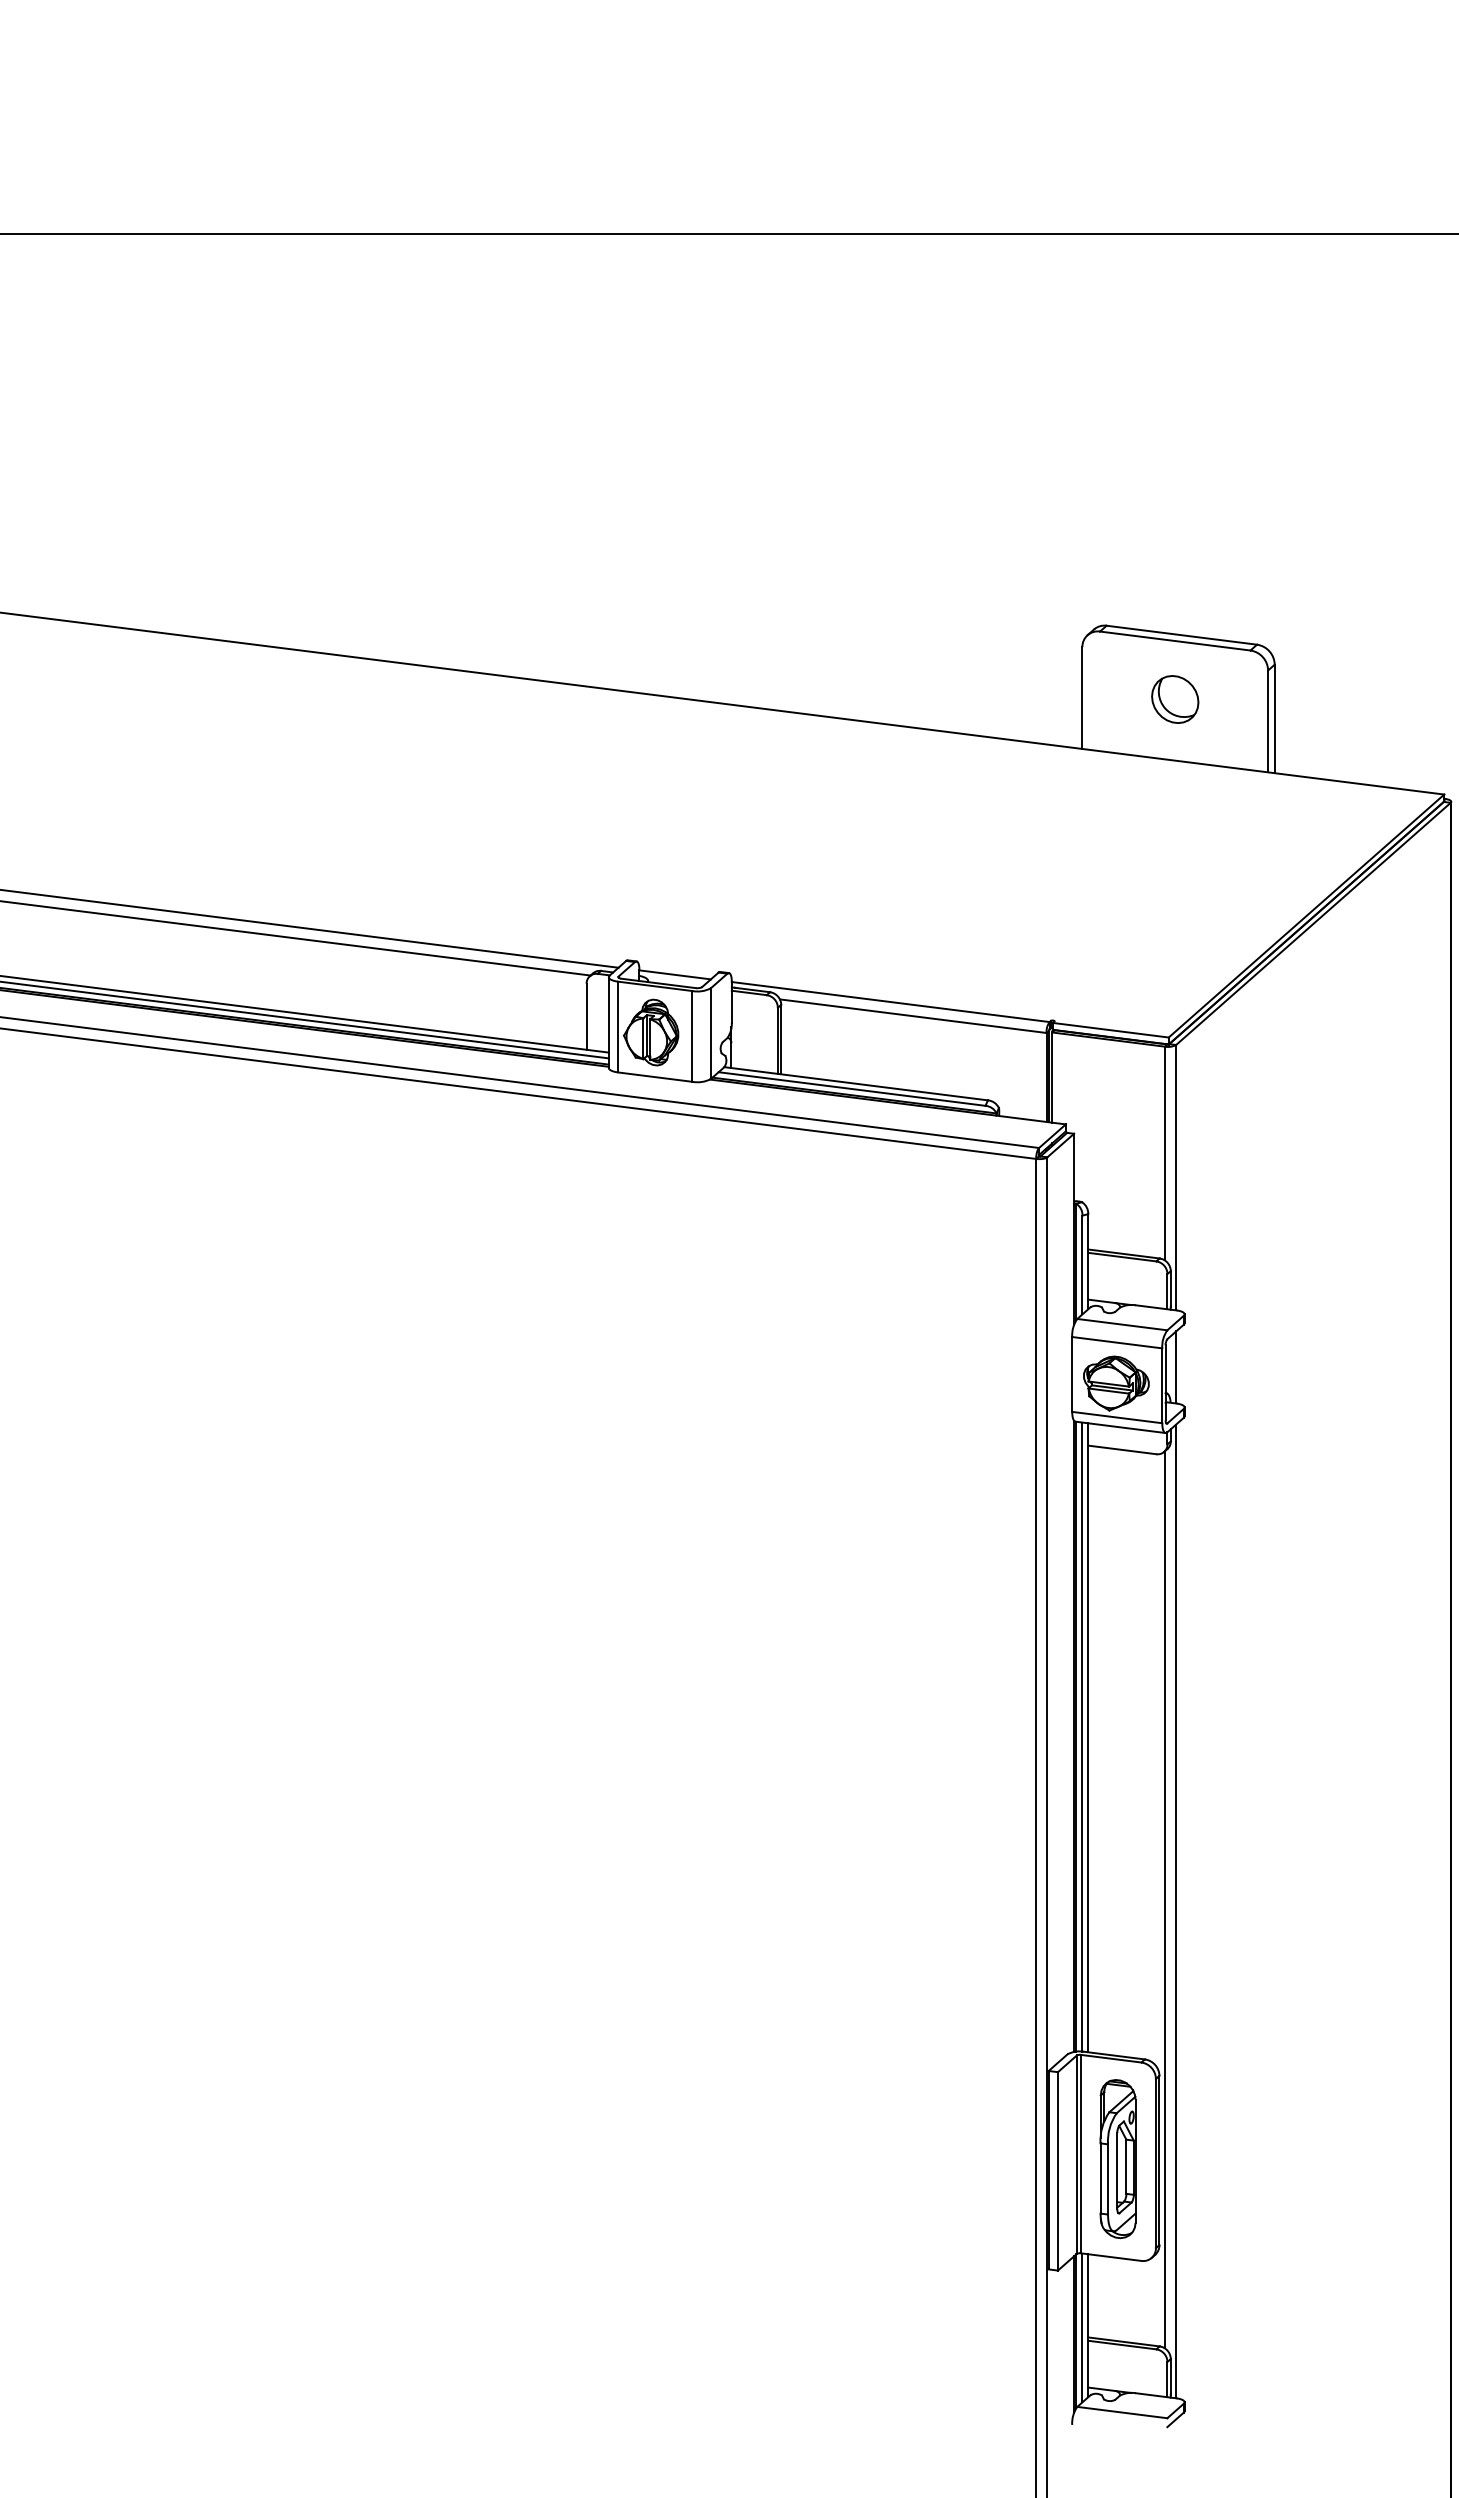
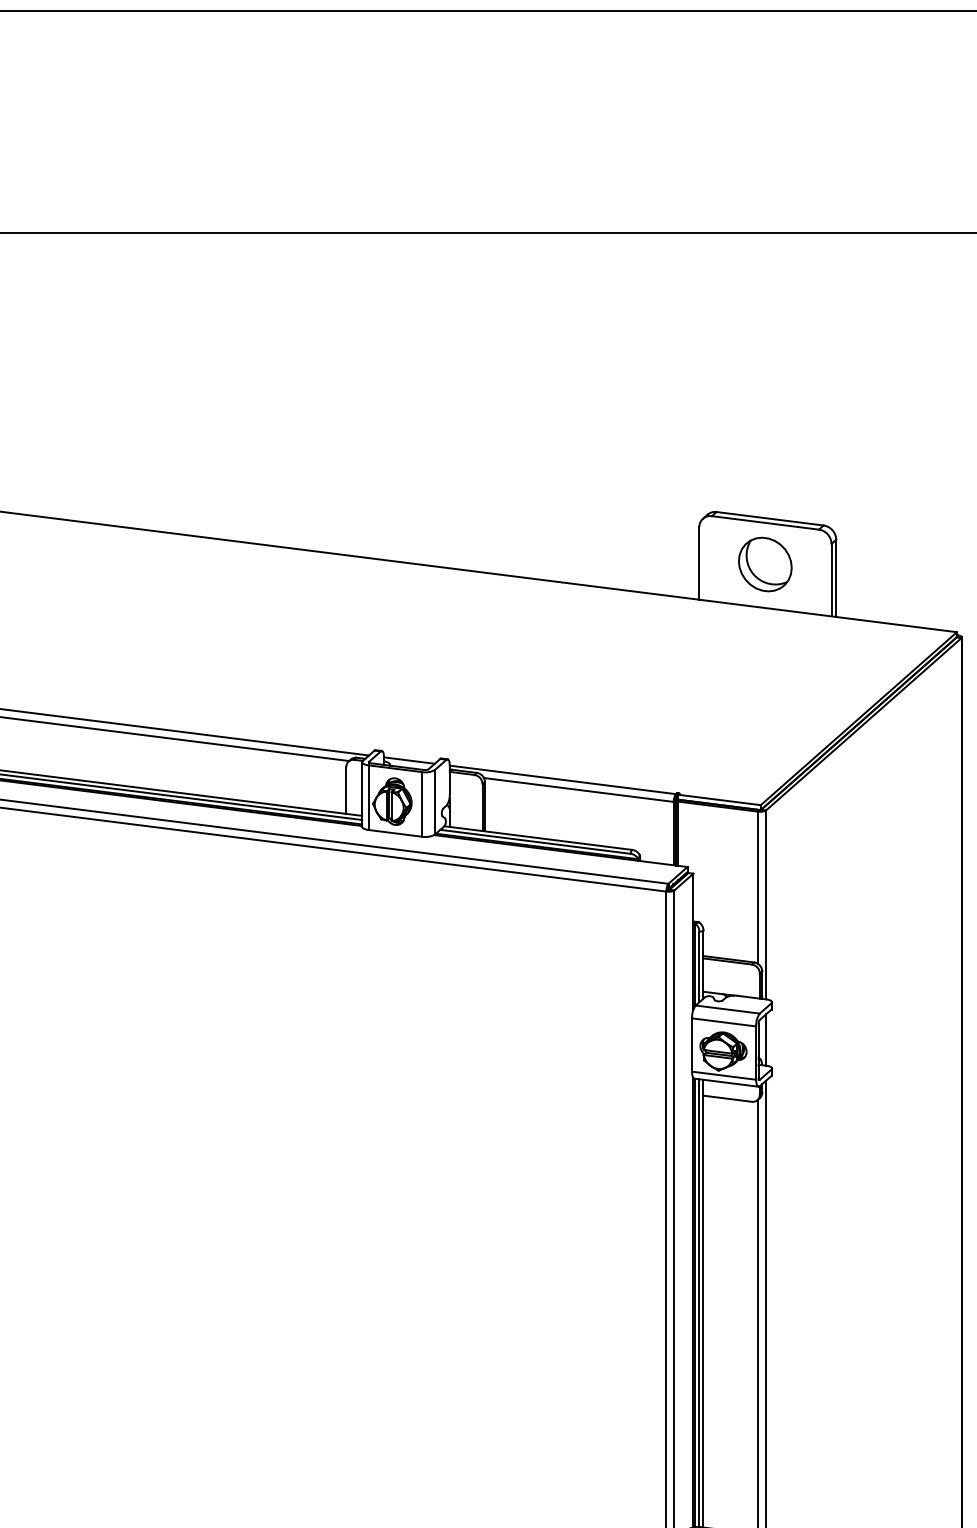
part: (1175, 699) -> (765, 564), size x1.6

